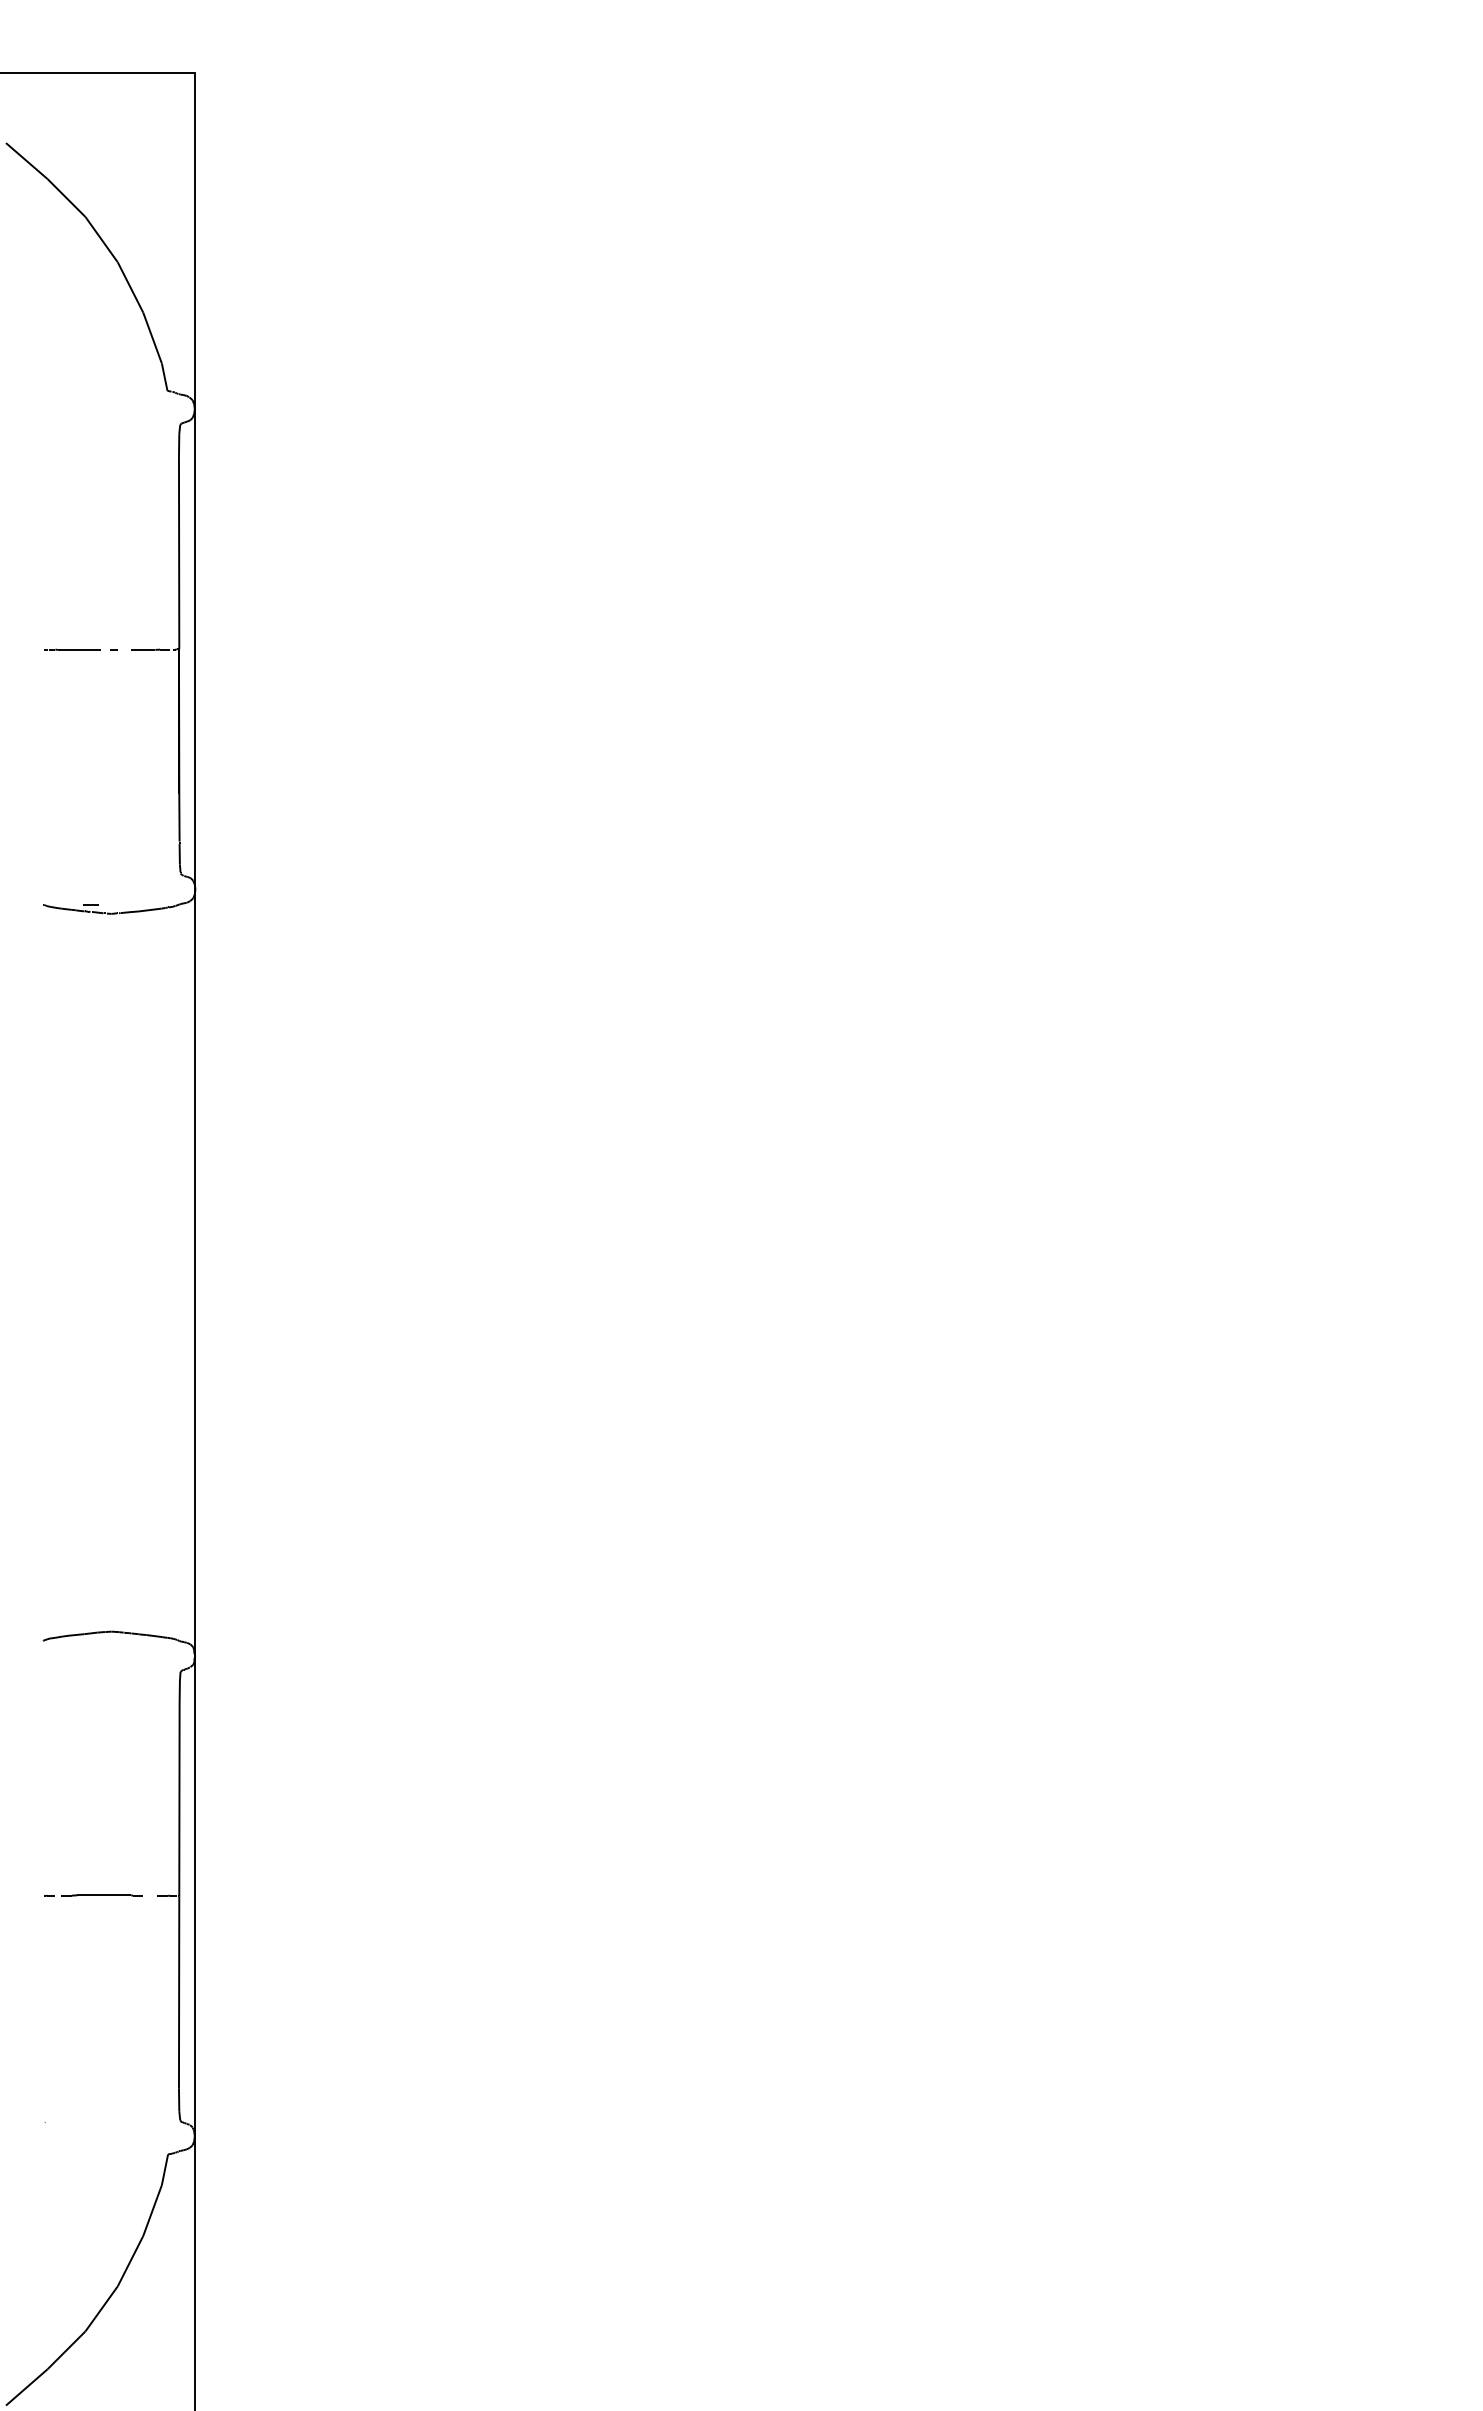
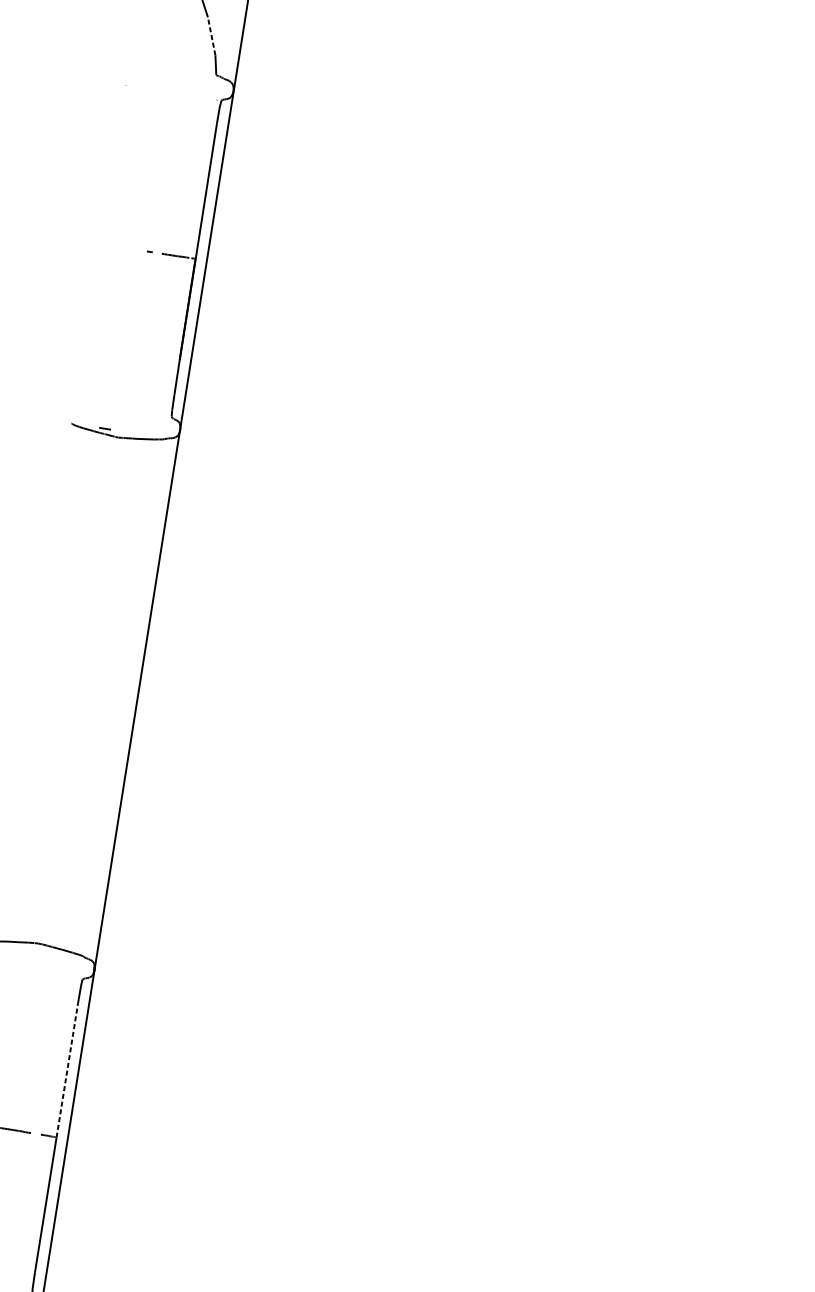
line: (152, 337) -> (211, 35), solid -> dashed
line: (72, 649) -> (120, 246), removed
line: (179, 1799) -> (67, 1069), solid -> dashed

